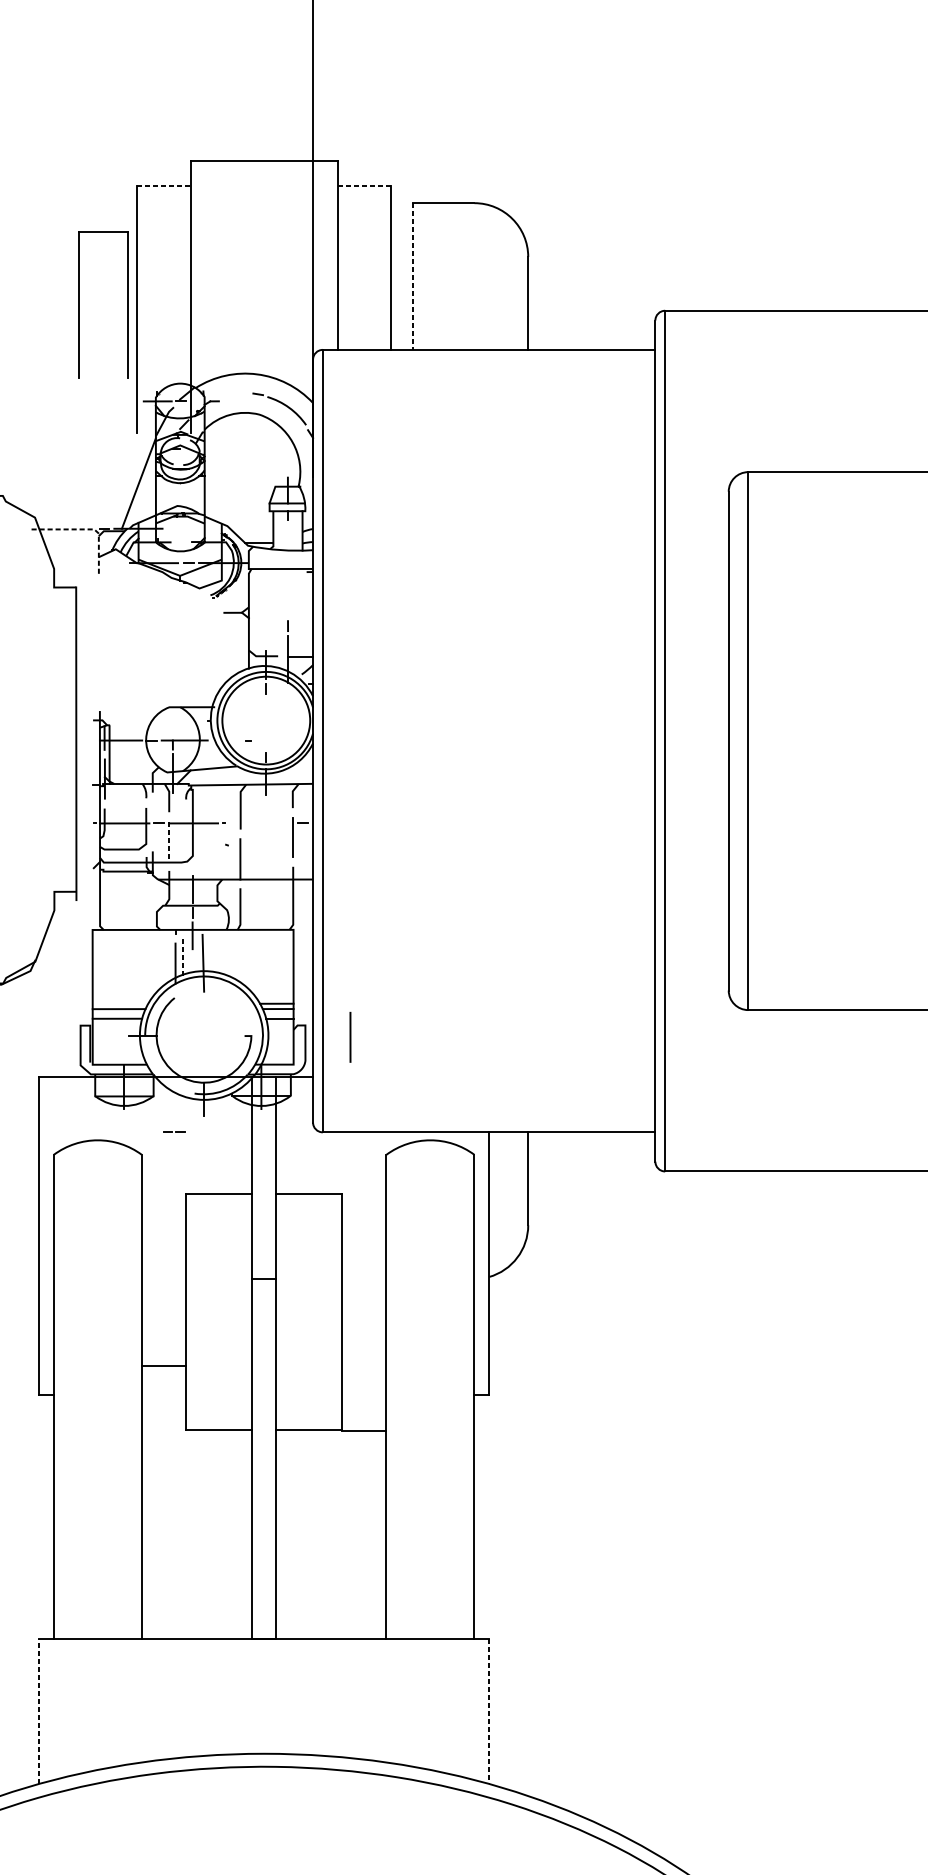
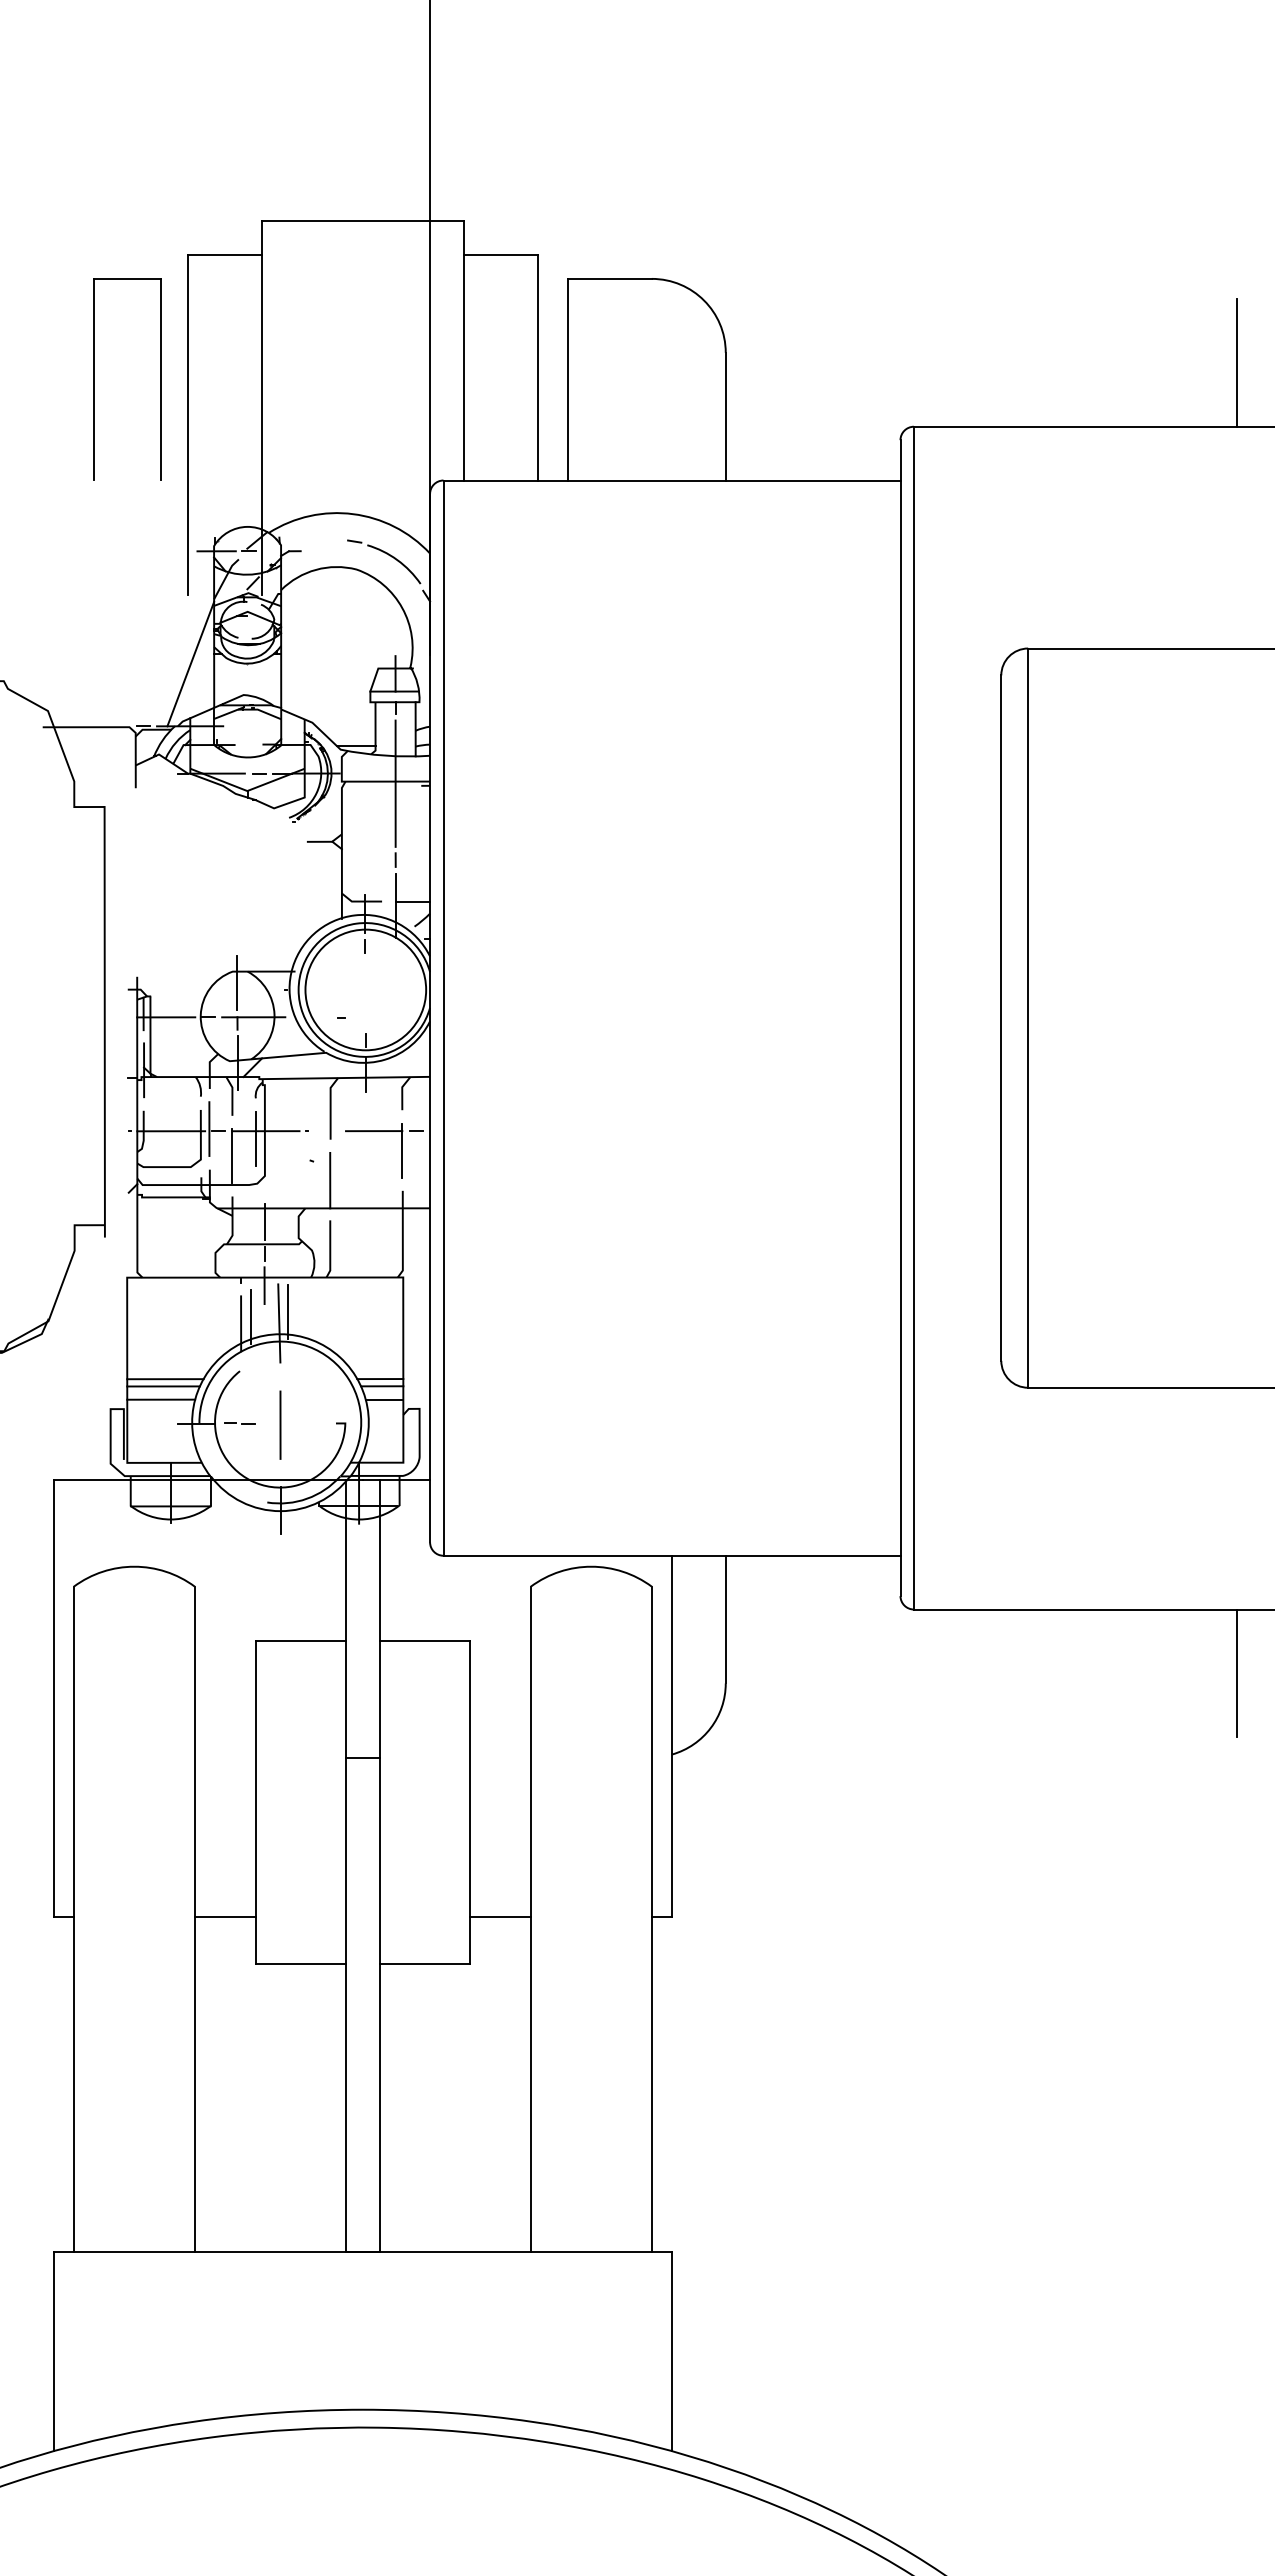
line: (164, 186) -> (225, 255), dashed -> solid
line: (364, 186) -> (500, 255), dashed -> solid
line: (899, 264) -> (1236, 362), added
line: (413, 276) -> (567, 379), dashed -> solid
part: (79, 304) -> (94, 379), moved
line: (87, 529) -> (119, 727), dashed -> solid
line: (287, 570) -> (395, 783), added
line: (172, 715) -> (237, 982), added
line: (152, 821) -> (209, 1128), added
line: (272, 823) -> (374, 1131), added
line: (186, 828) -> (255, 1138), added
line: (169, 841) -> (232, 1155), dashed -> solid
line: (210, 954) -> (288, 1311), added
line: (183, 958) -> (251, 1316), dashed -> solid
line: (120, 1004) -> (165, 1379), added
line: (350, 1036) -> (280, 1424), moved
line: (175, 1132) -> (241, 1423), moved
line: (899, 1218) -> (1236, 1673), added
line: (163, 1366) -> (224, 1917), moved
line: (364, 1431) -> (500, 1917), moved
line: (39, 1711) -> (53, 2351), dashed -> solid
line: (489, 1711) -> (672, 2351), dashed -> solid

